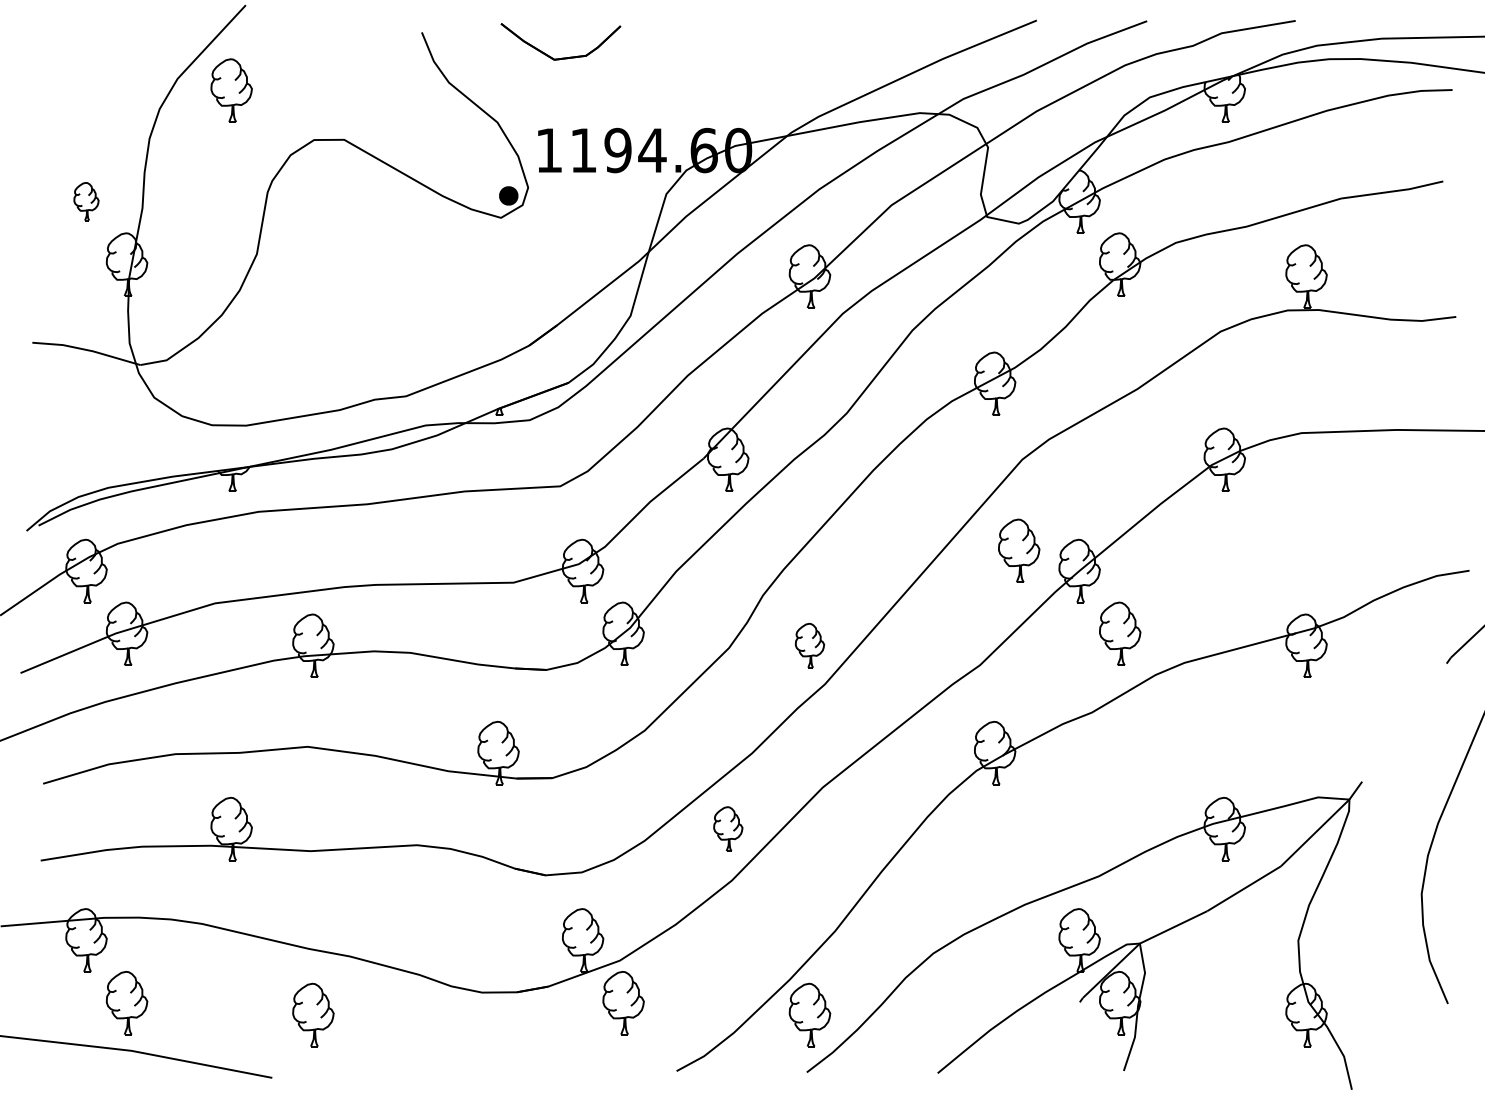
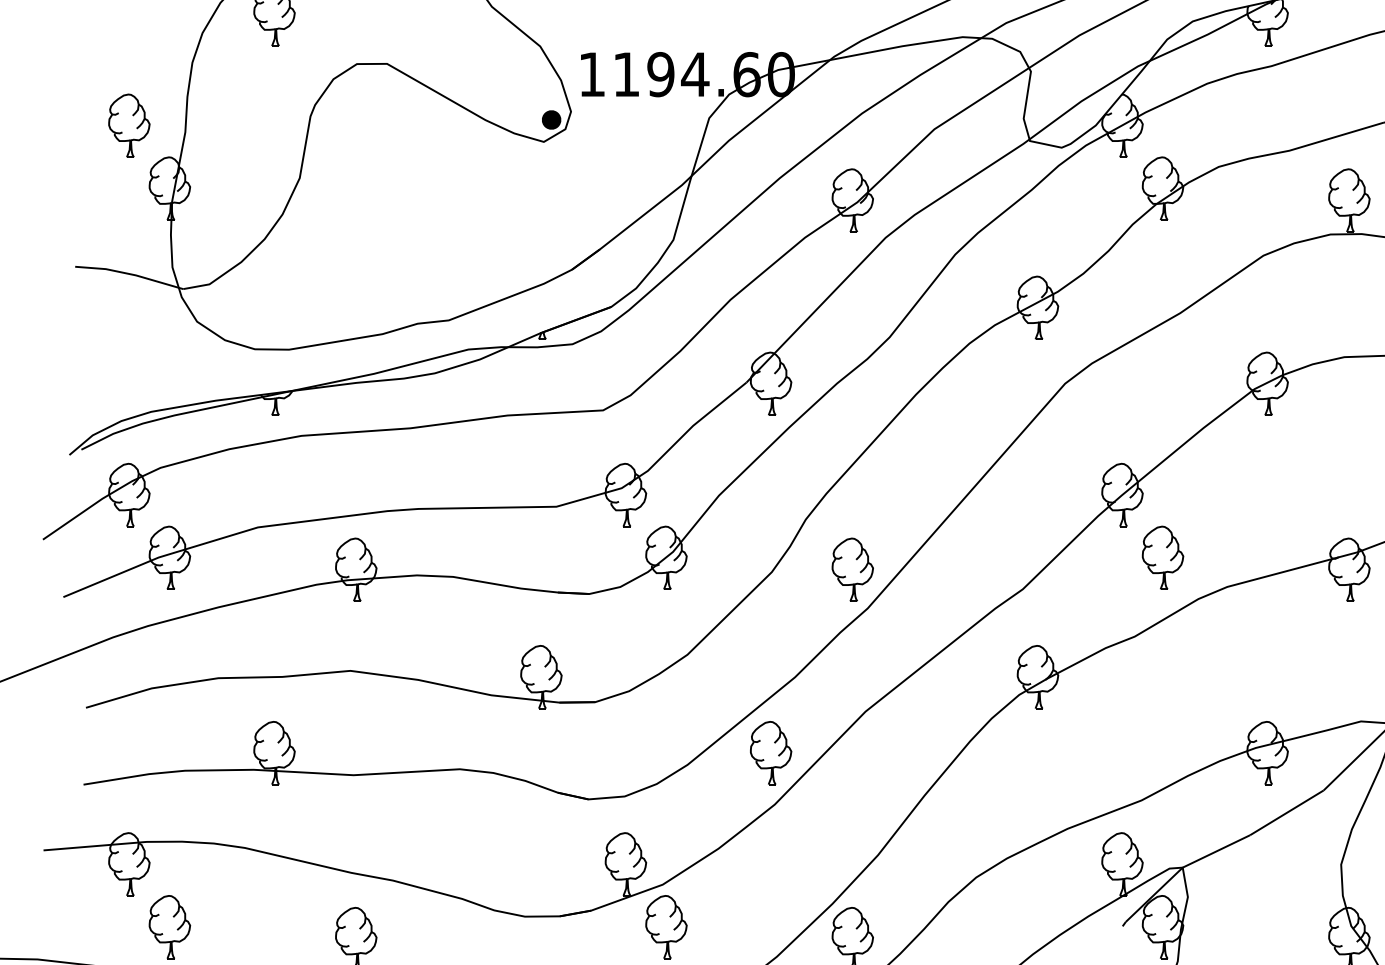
part: (86, 201) -> (129, 125), size x1.67
part: (1019, 550) -> (1062, 474), removed
part: (809, 645) -> (852, 569), size x1.43
part: (728, 828) -> (771, 752), size x1.43

